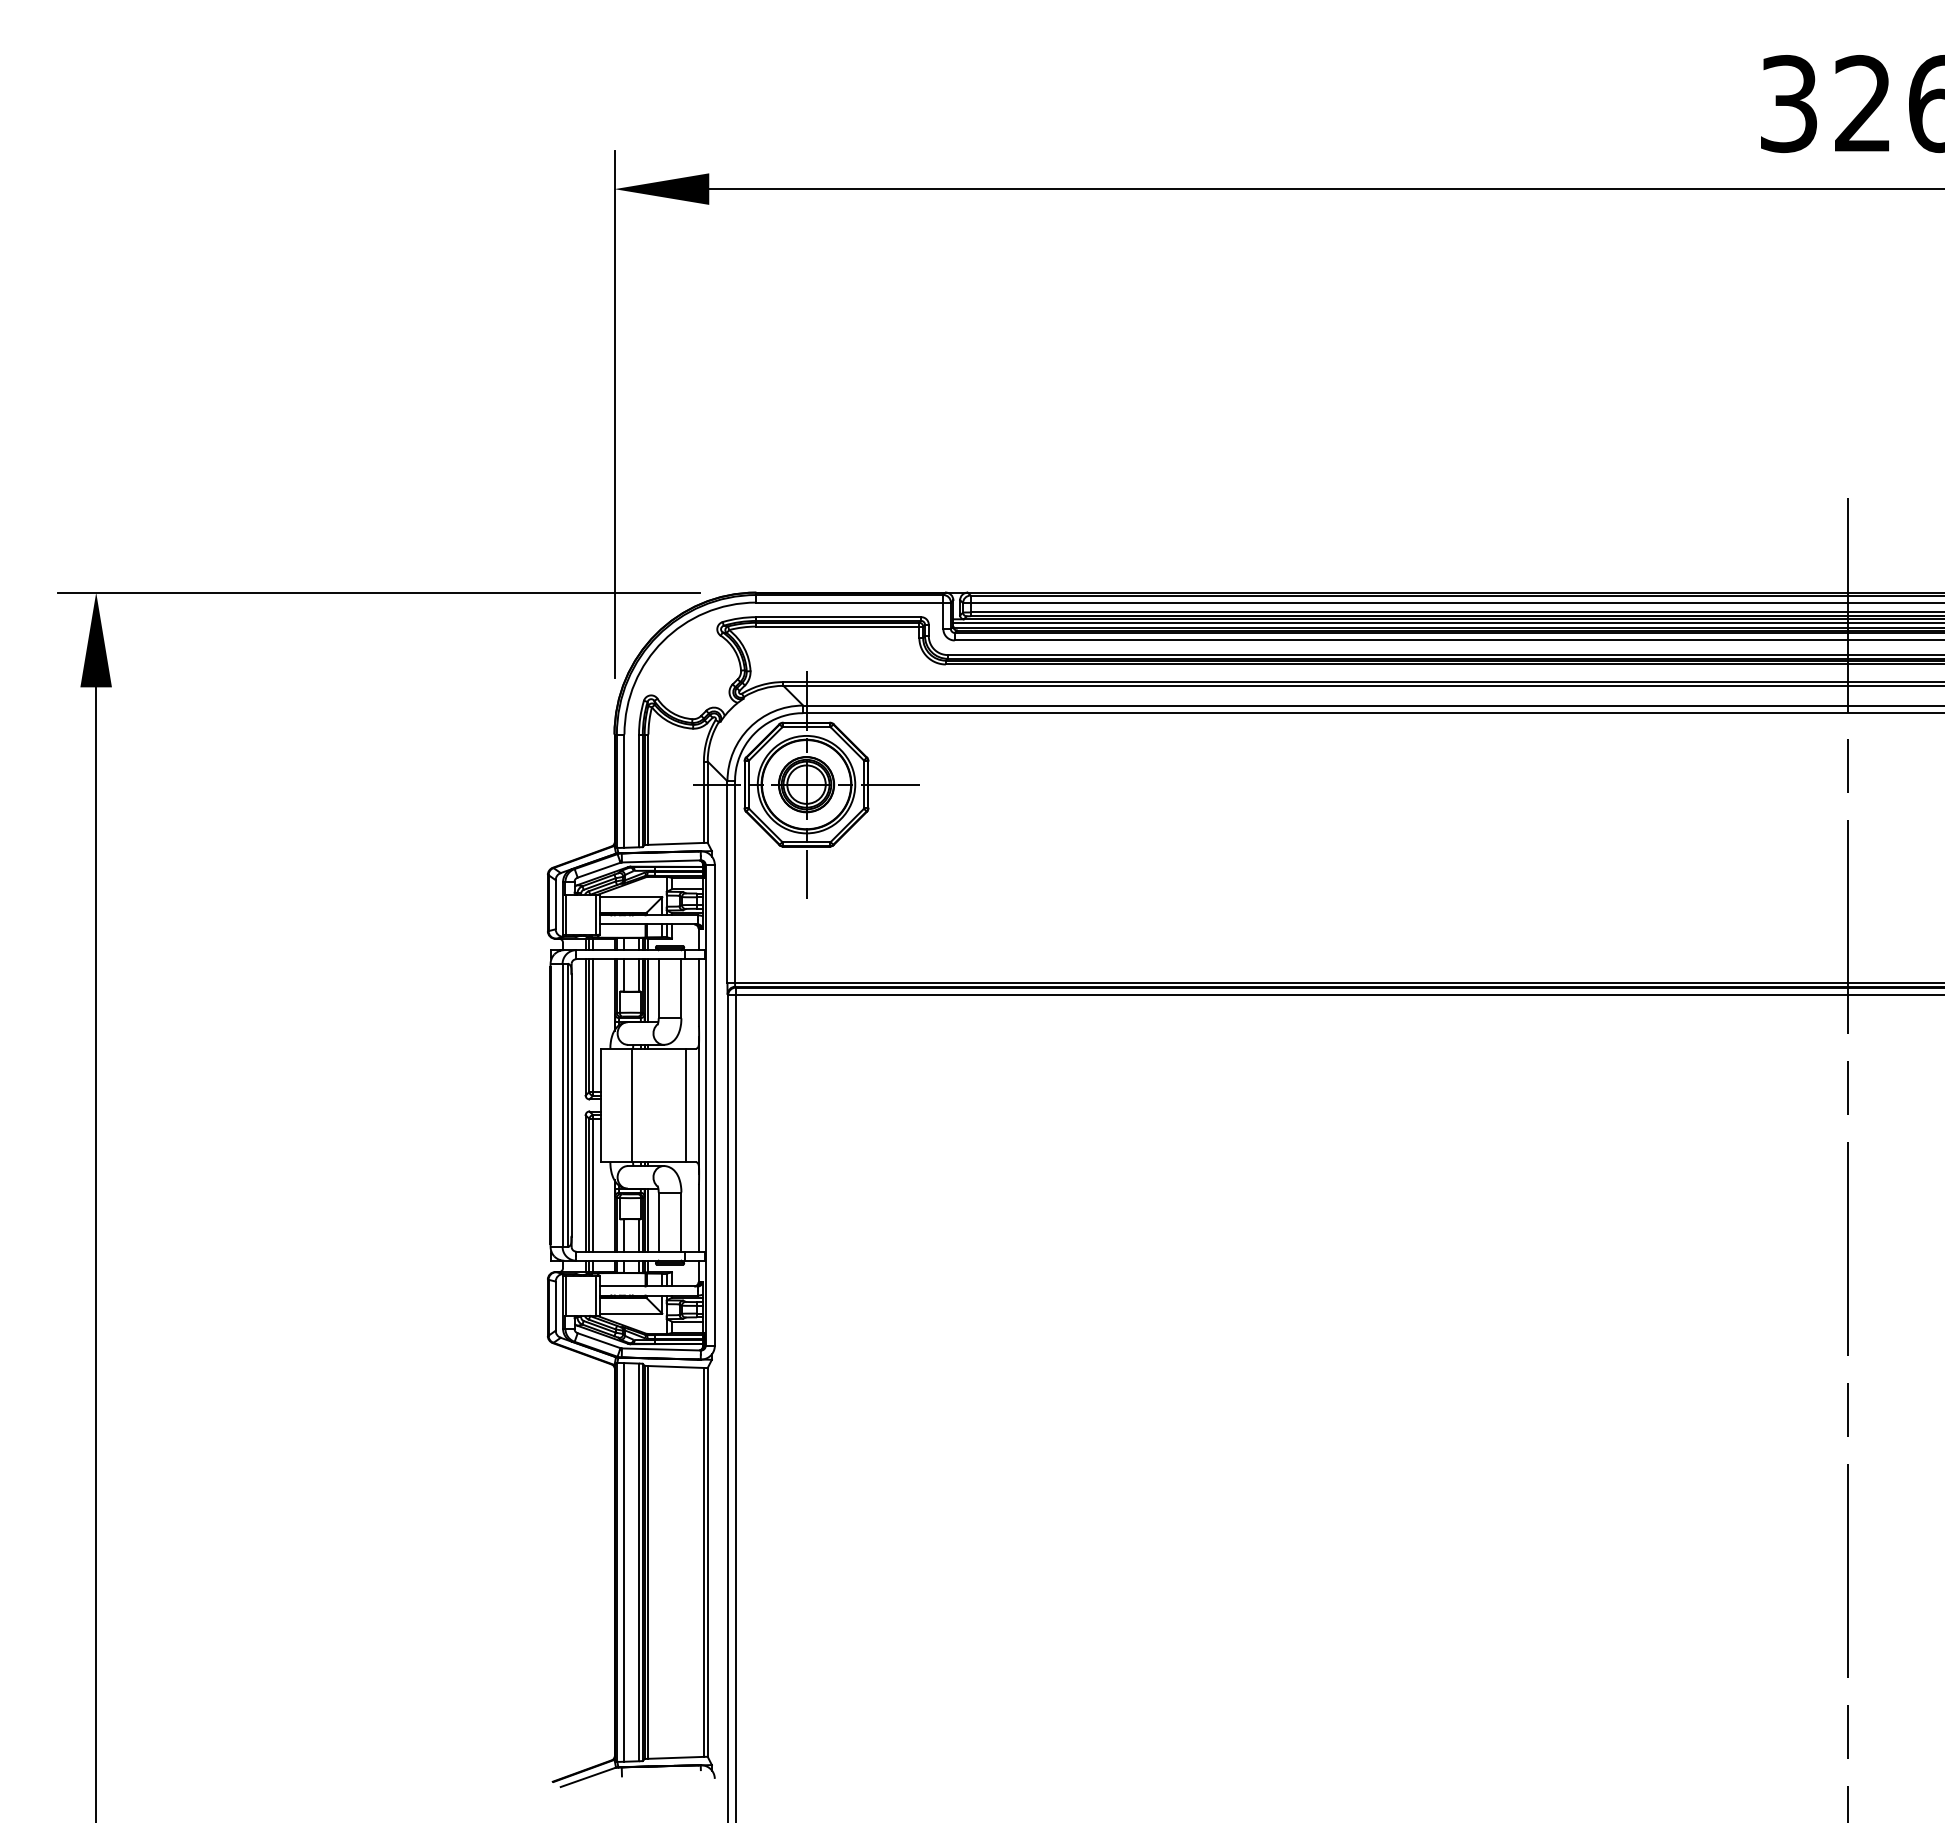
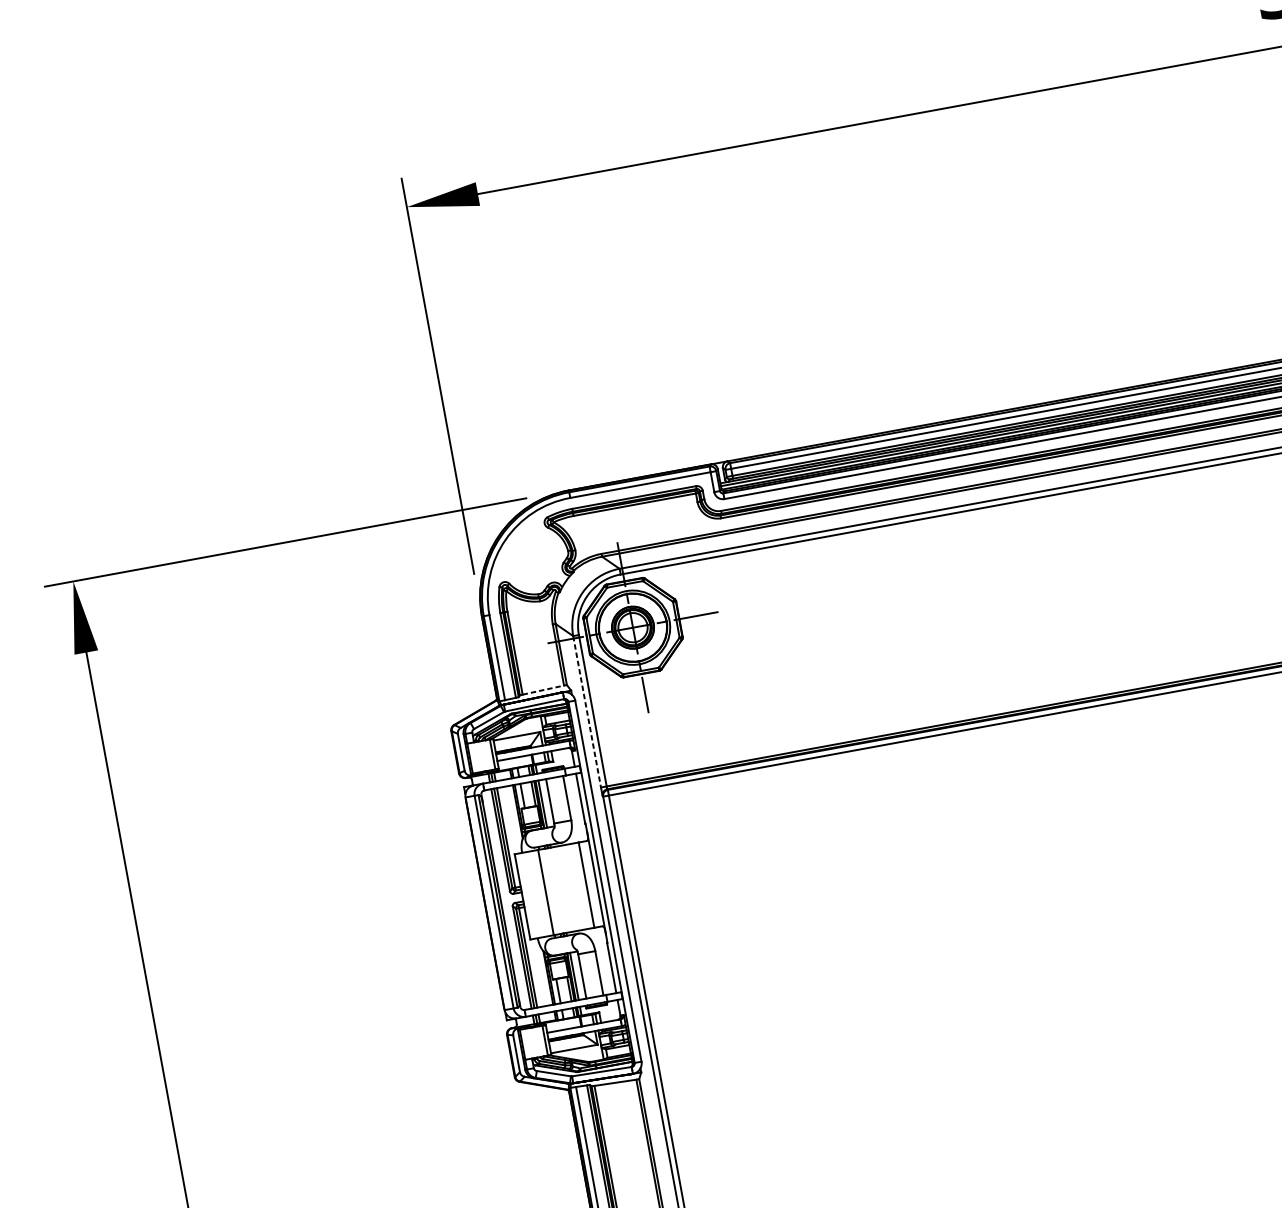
line: (676, 843) -> (543, 689), solid -> dashed
line: (727, 882) -> (587, 712), solid -> dashed

